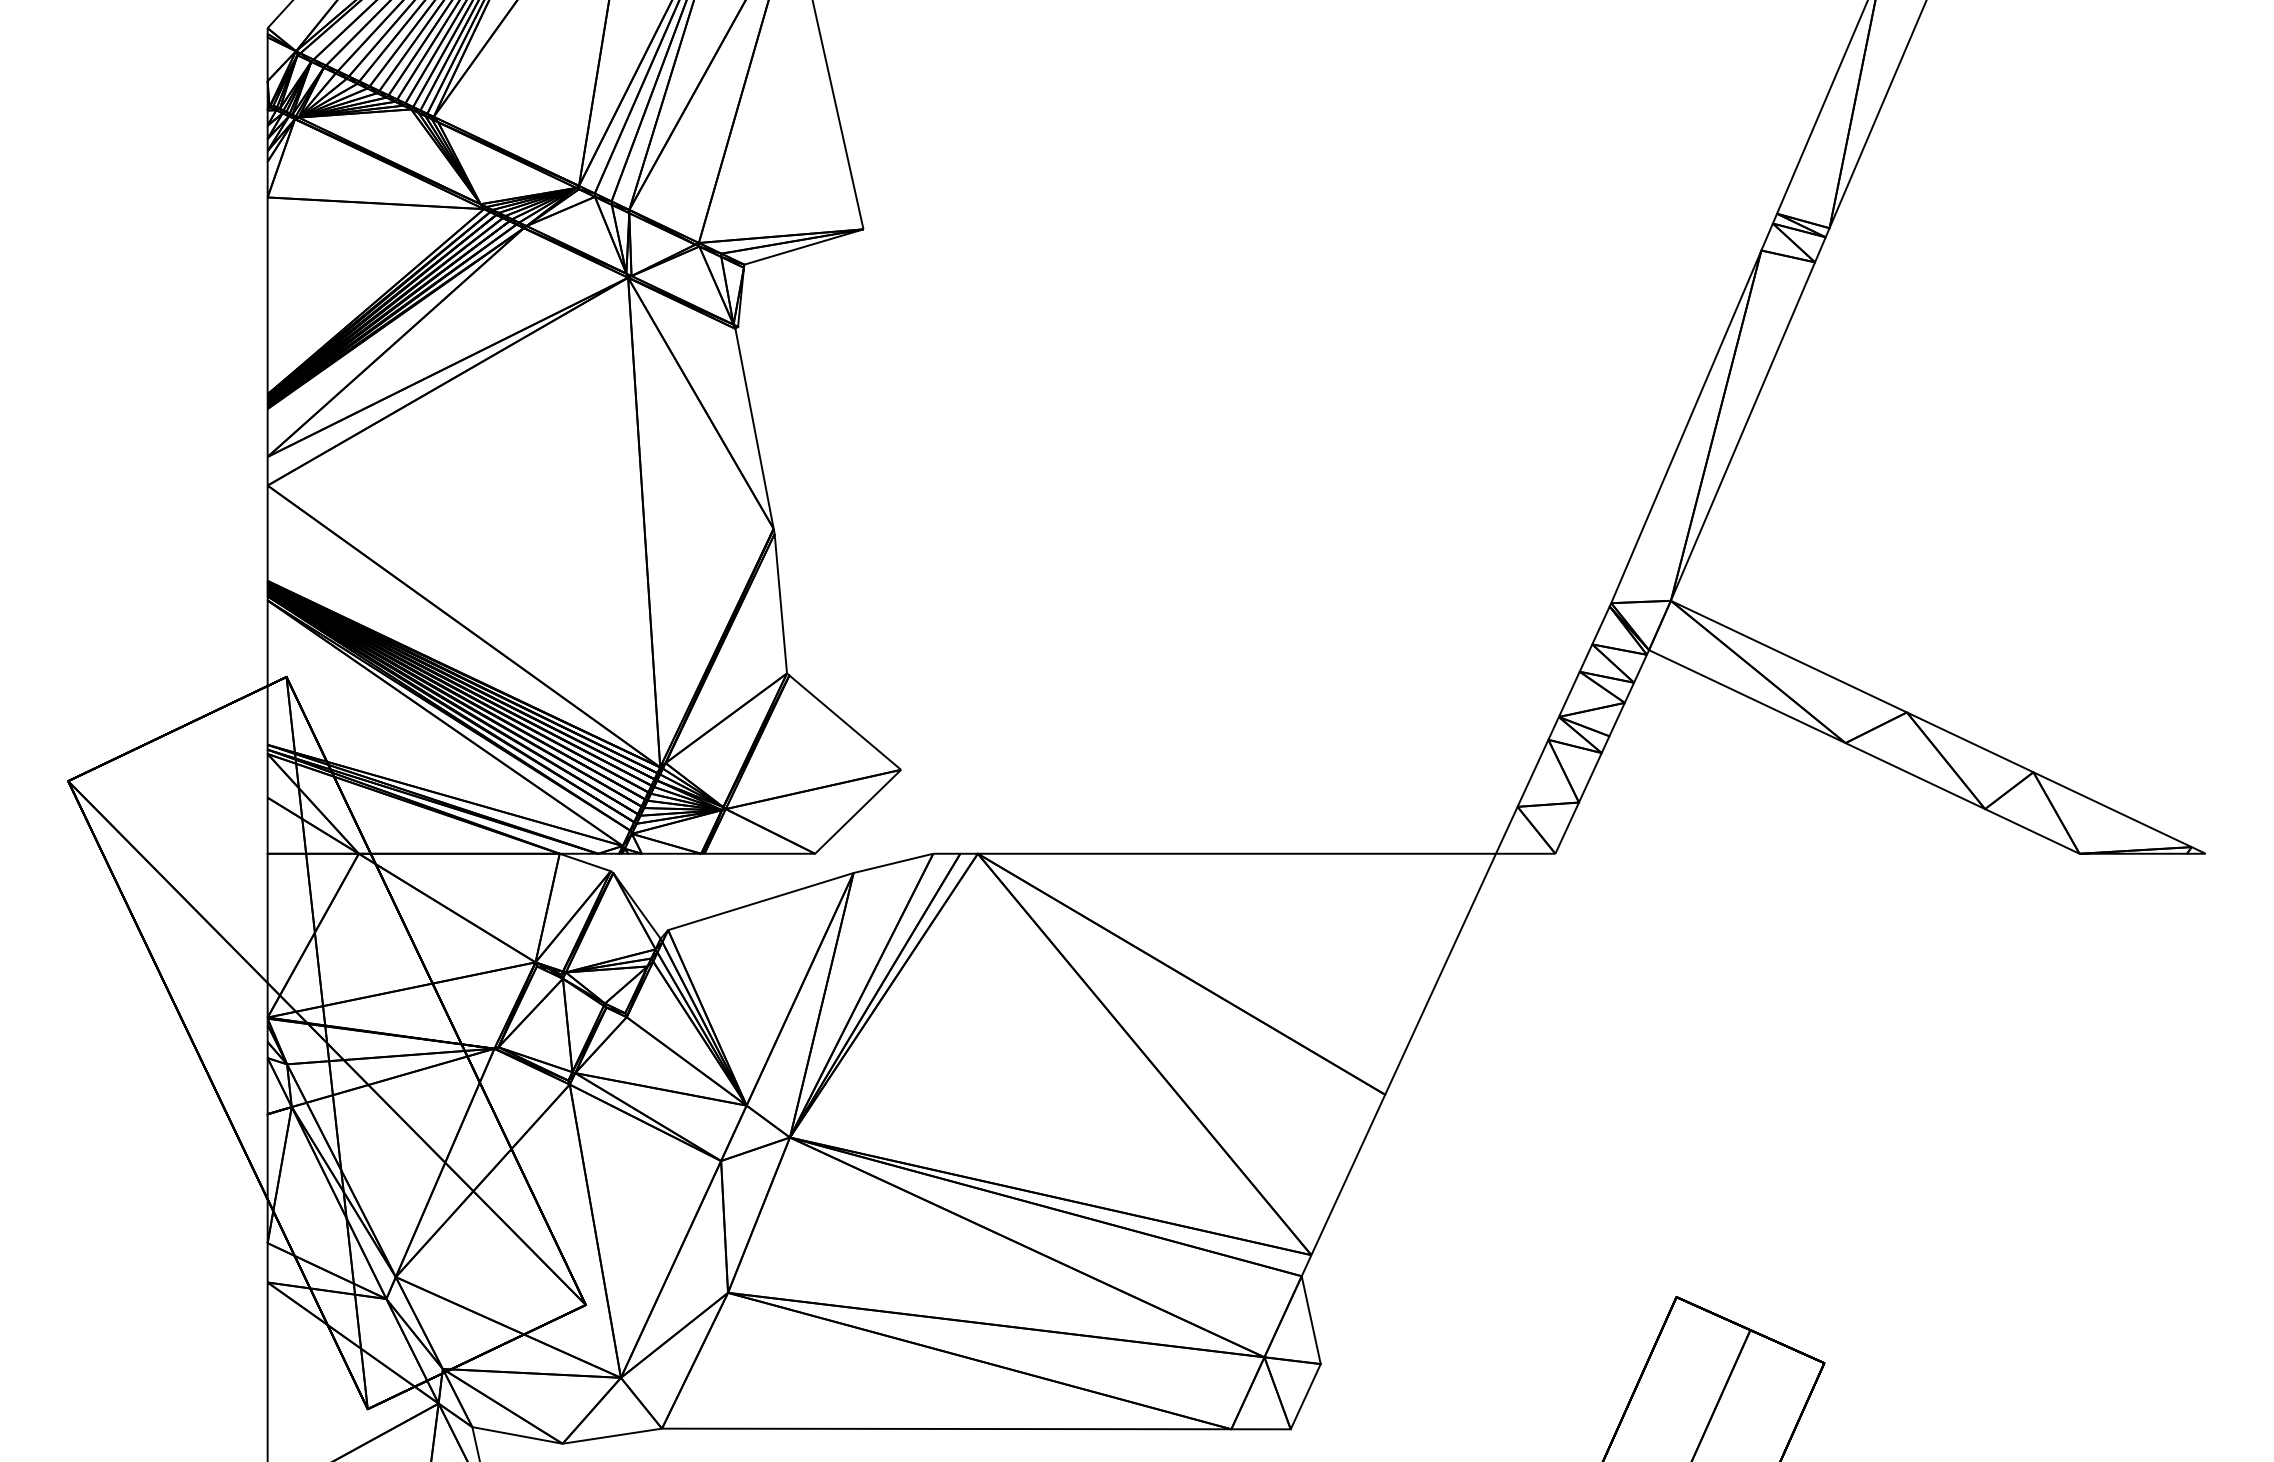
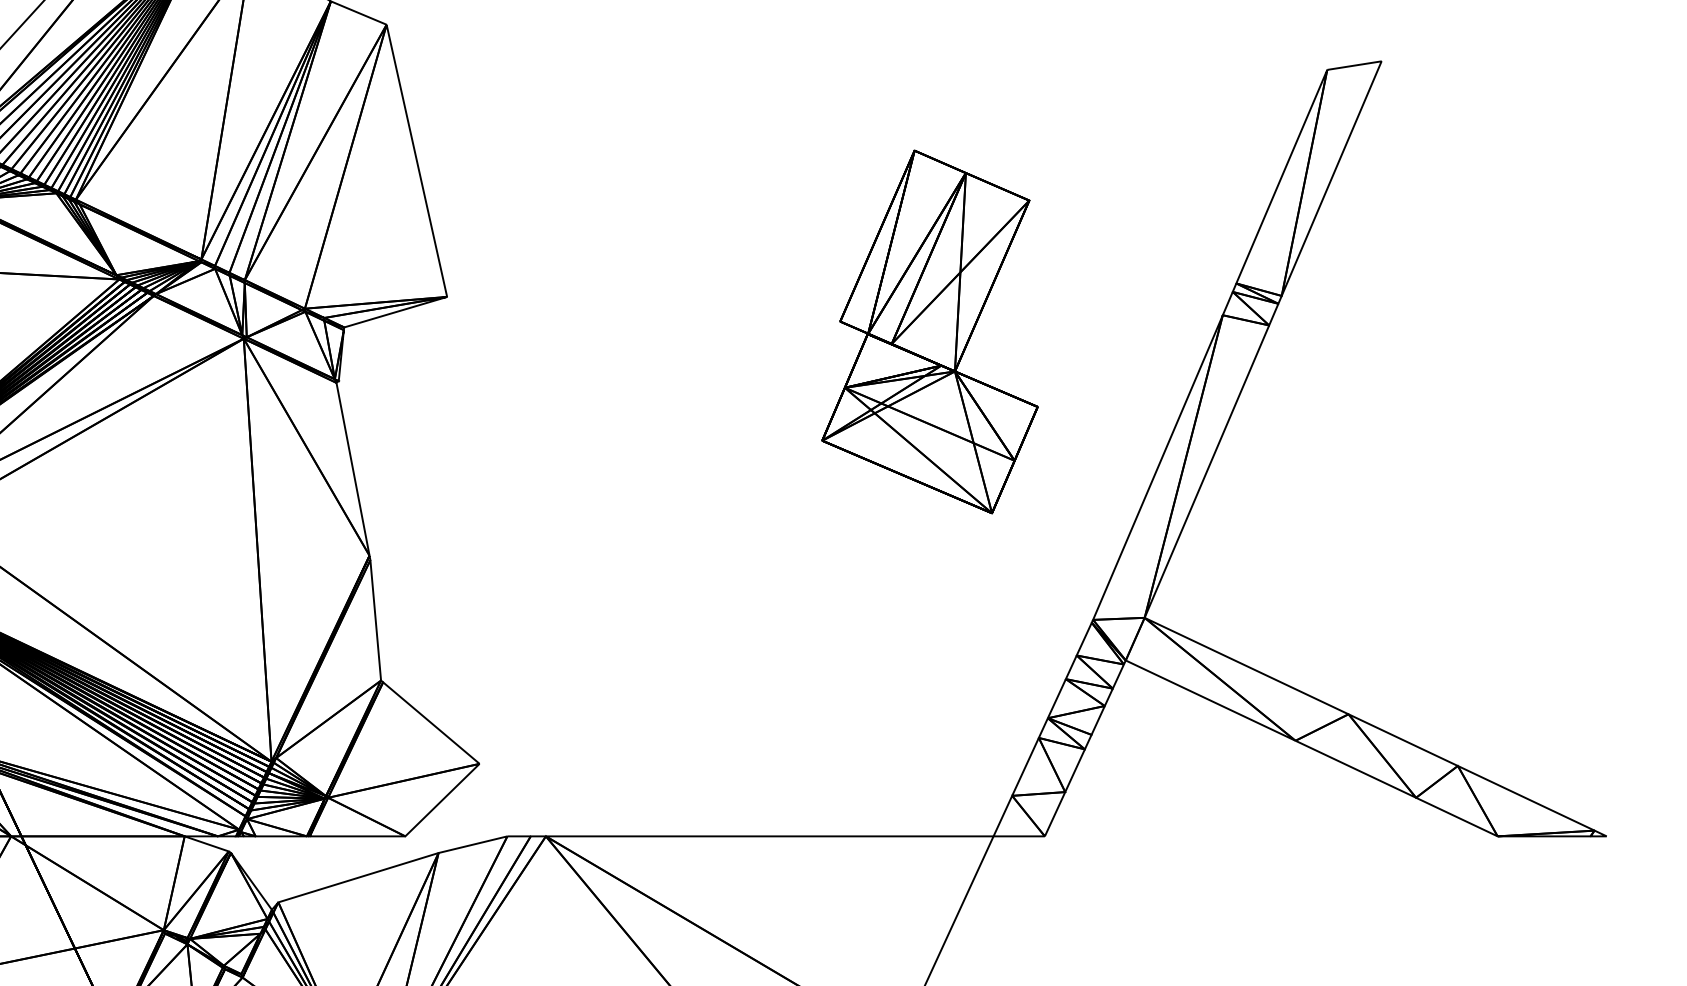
part: (1422, 269) -> (930, 331), added

